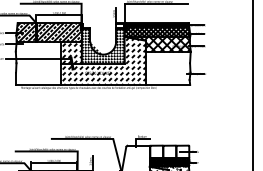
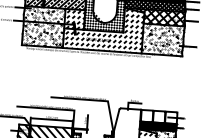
hatch: (38, 63) -> (43, 26), added
hatch: (168, 68) -> (163, 39), added

